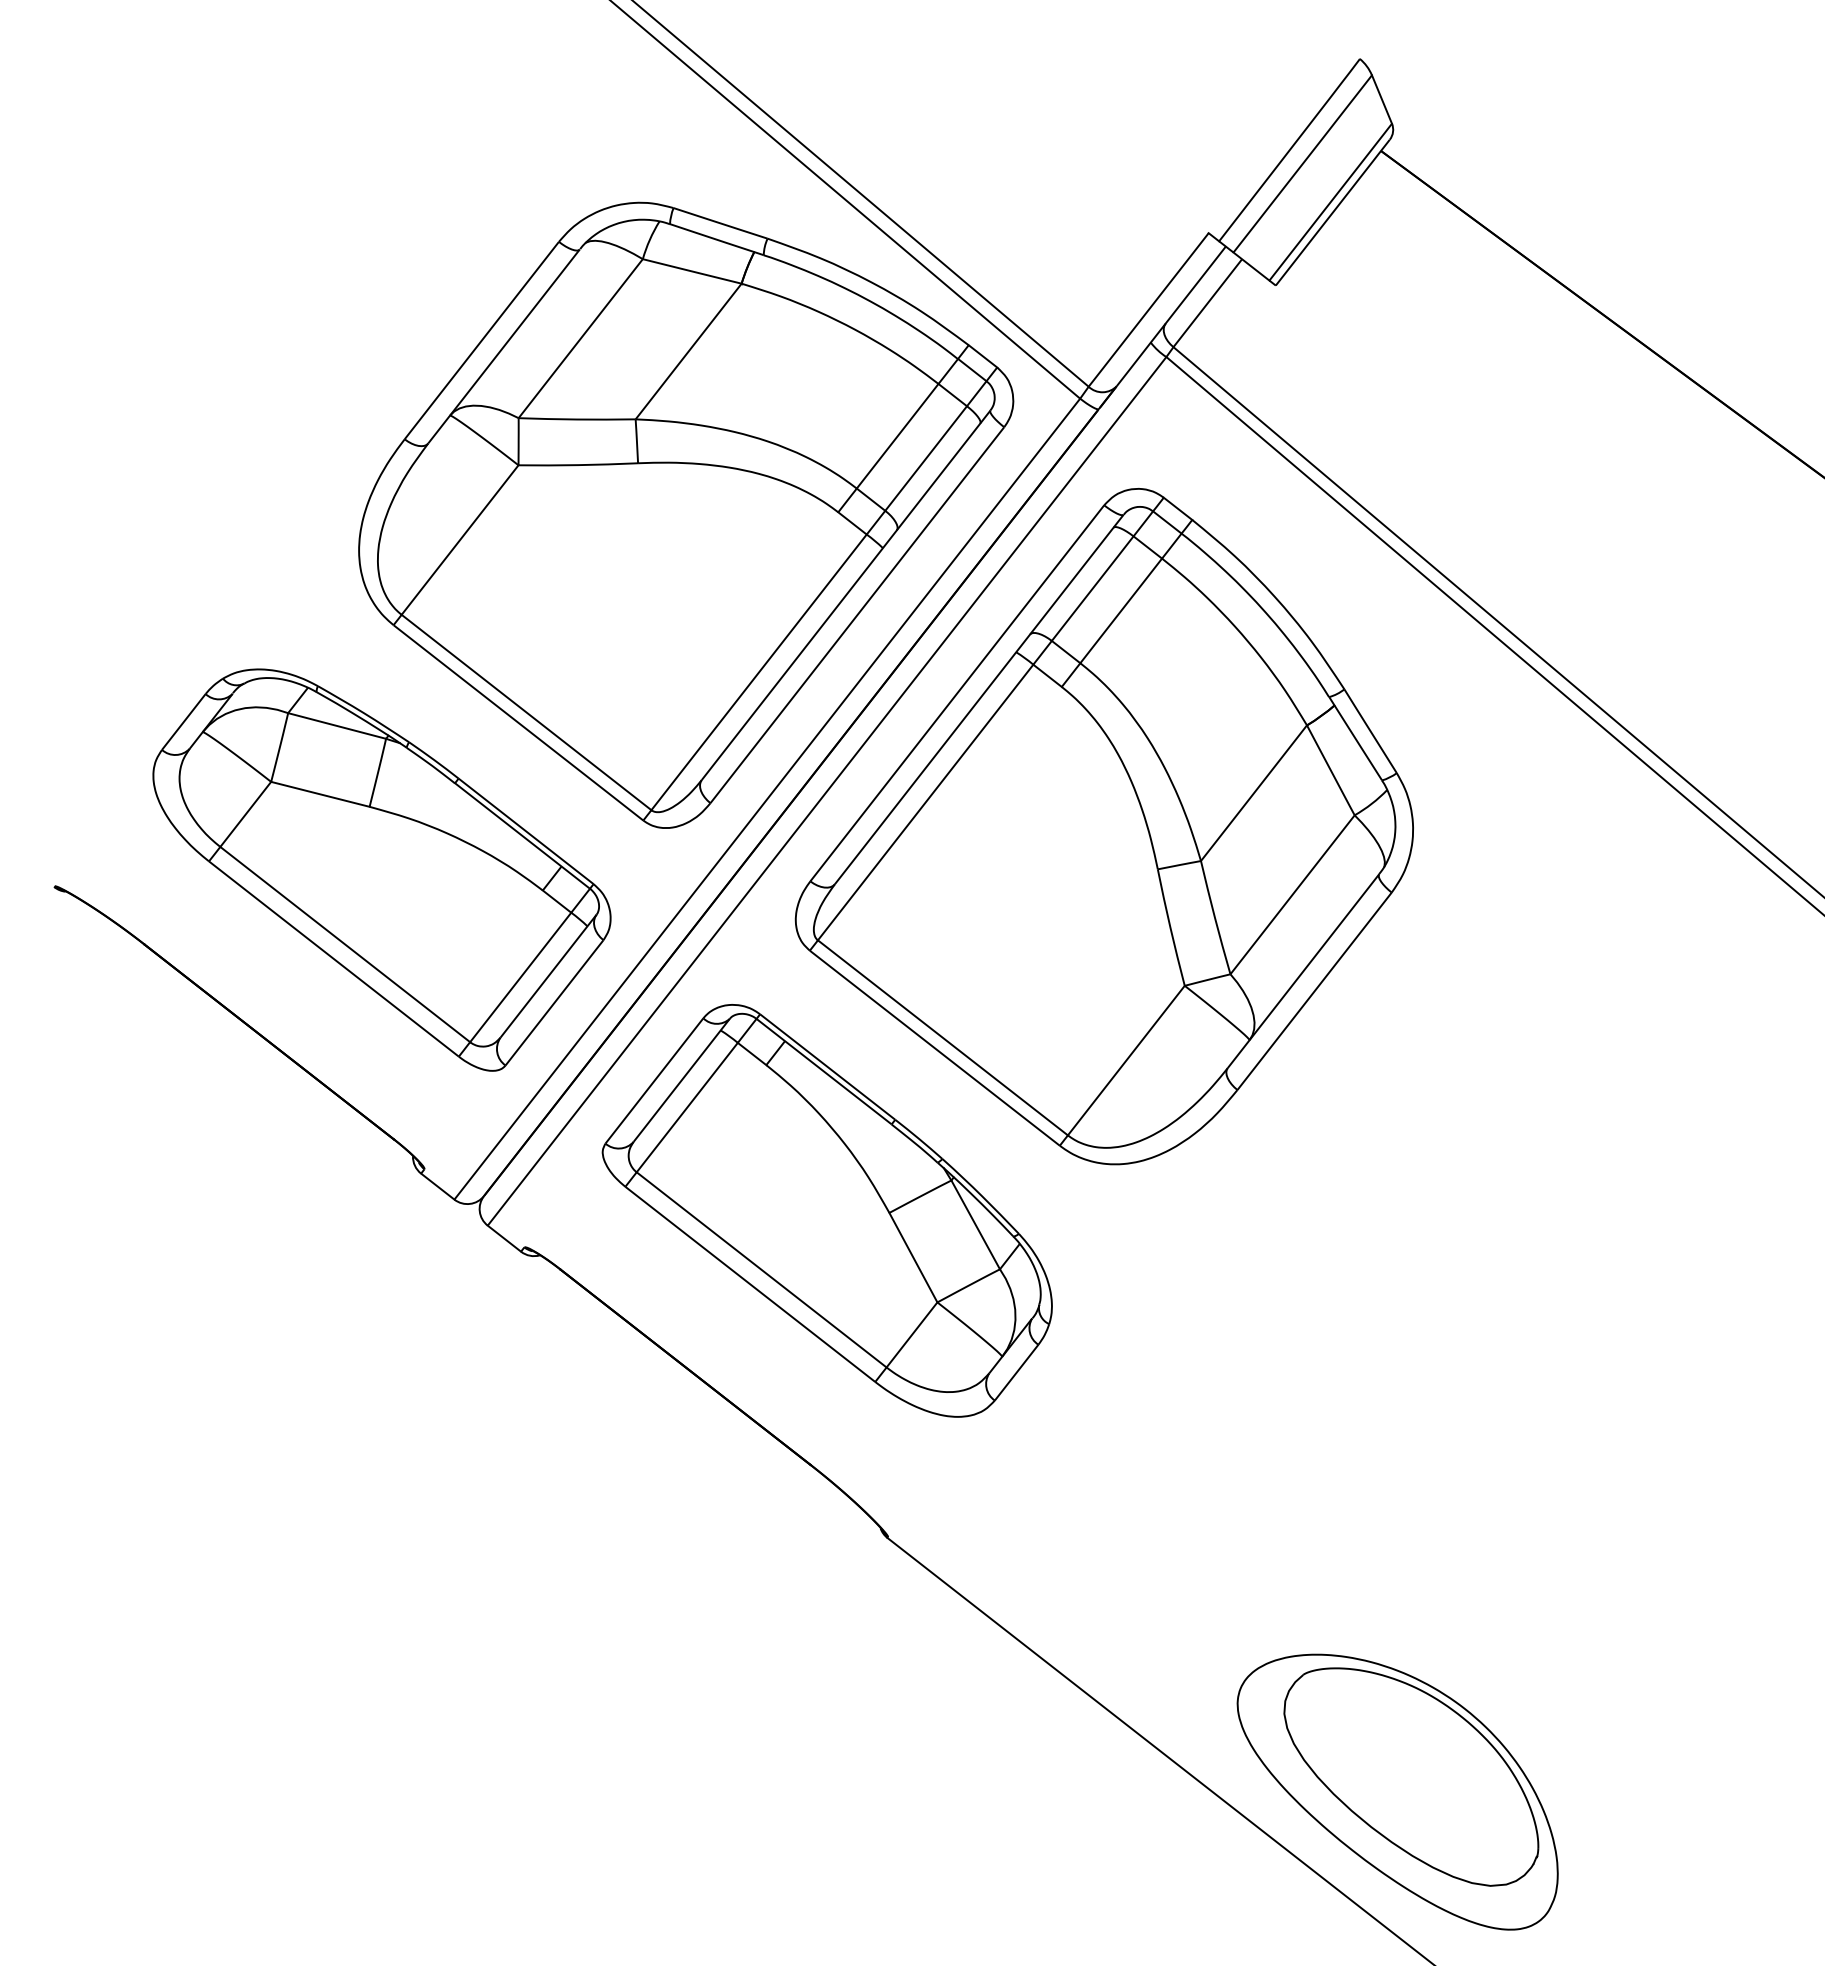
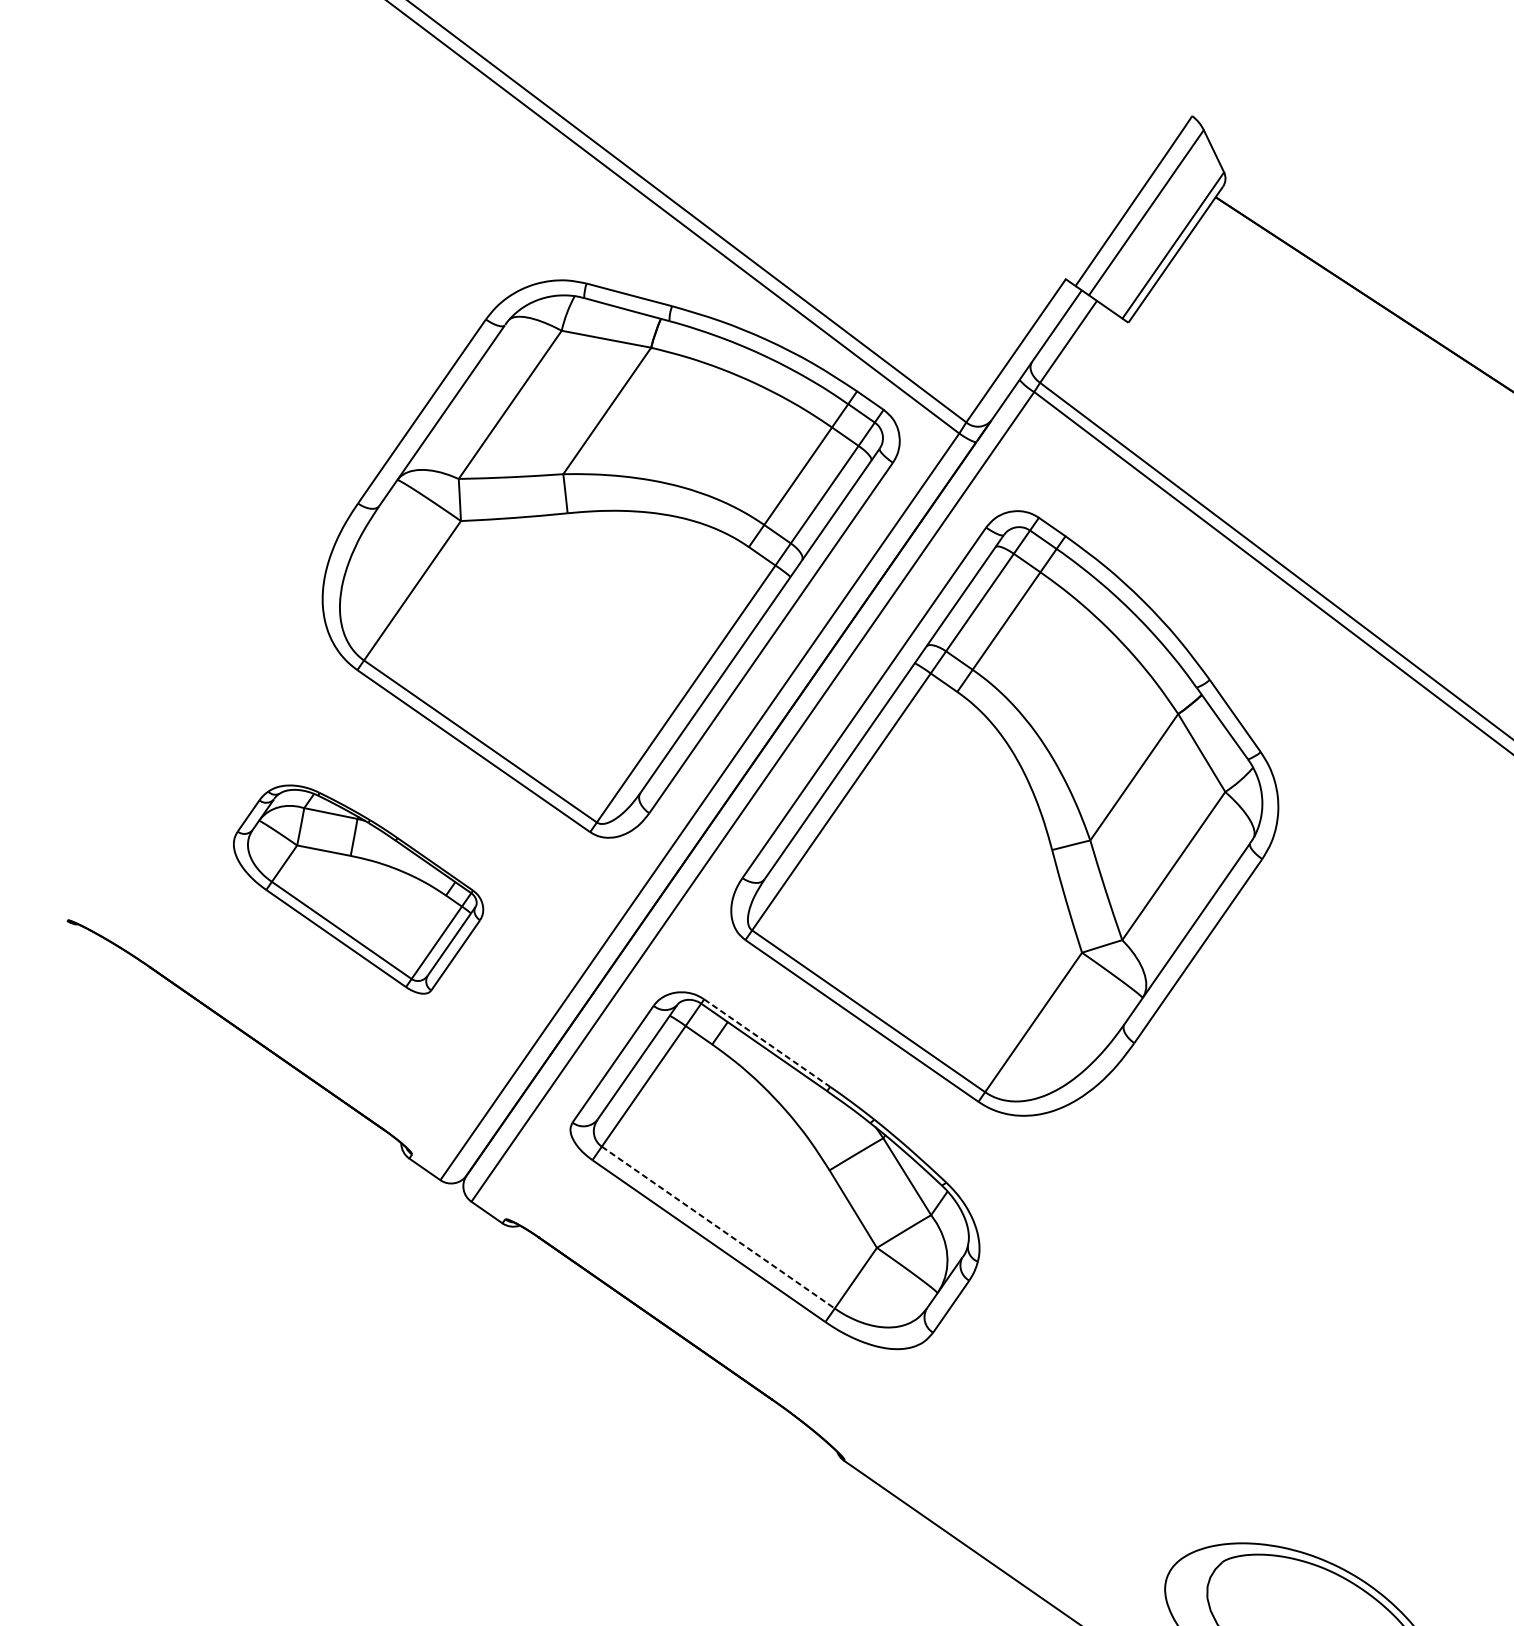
part: (381, 869) -> (358, 888), size x0.6
line: (827, 1066) -> (766, 1042), solid -> dashed
line: (761, 1269) -> (718, 1227), solid -> dashed

